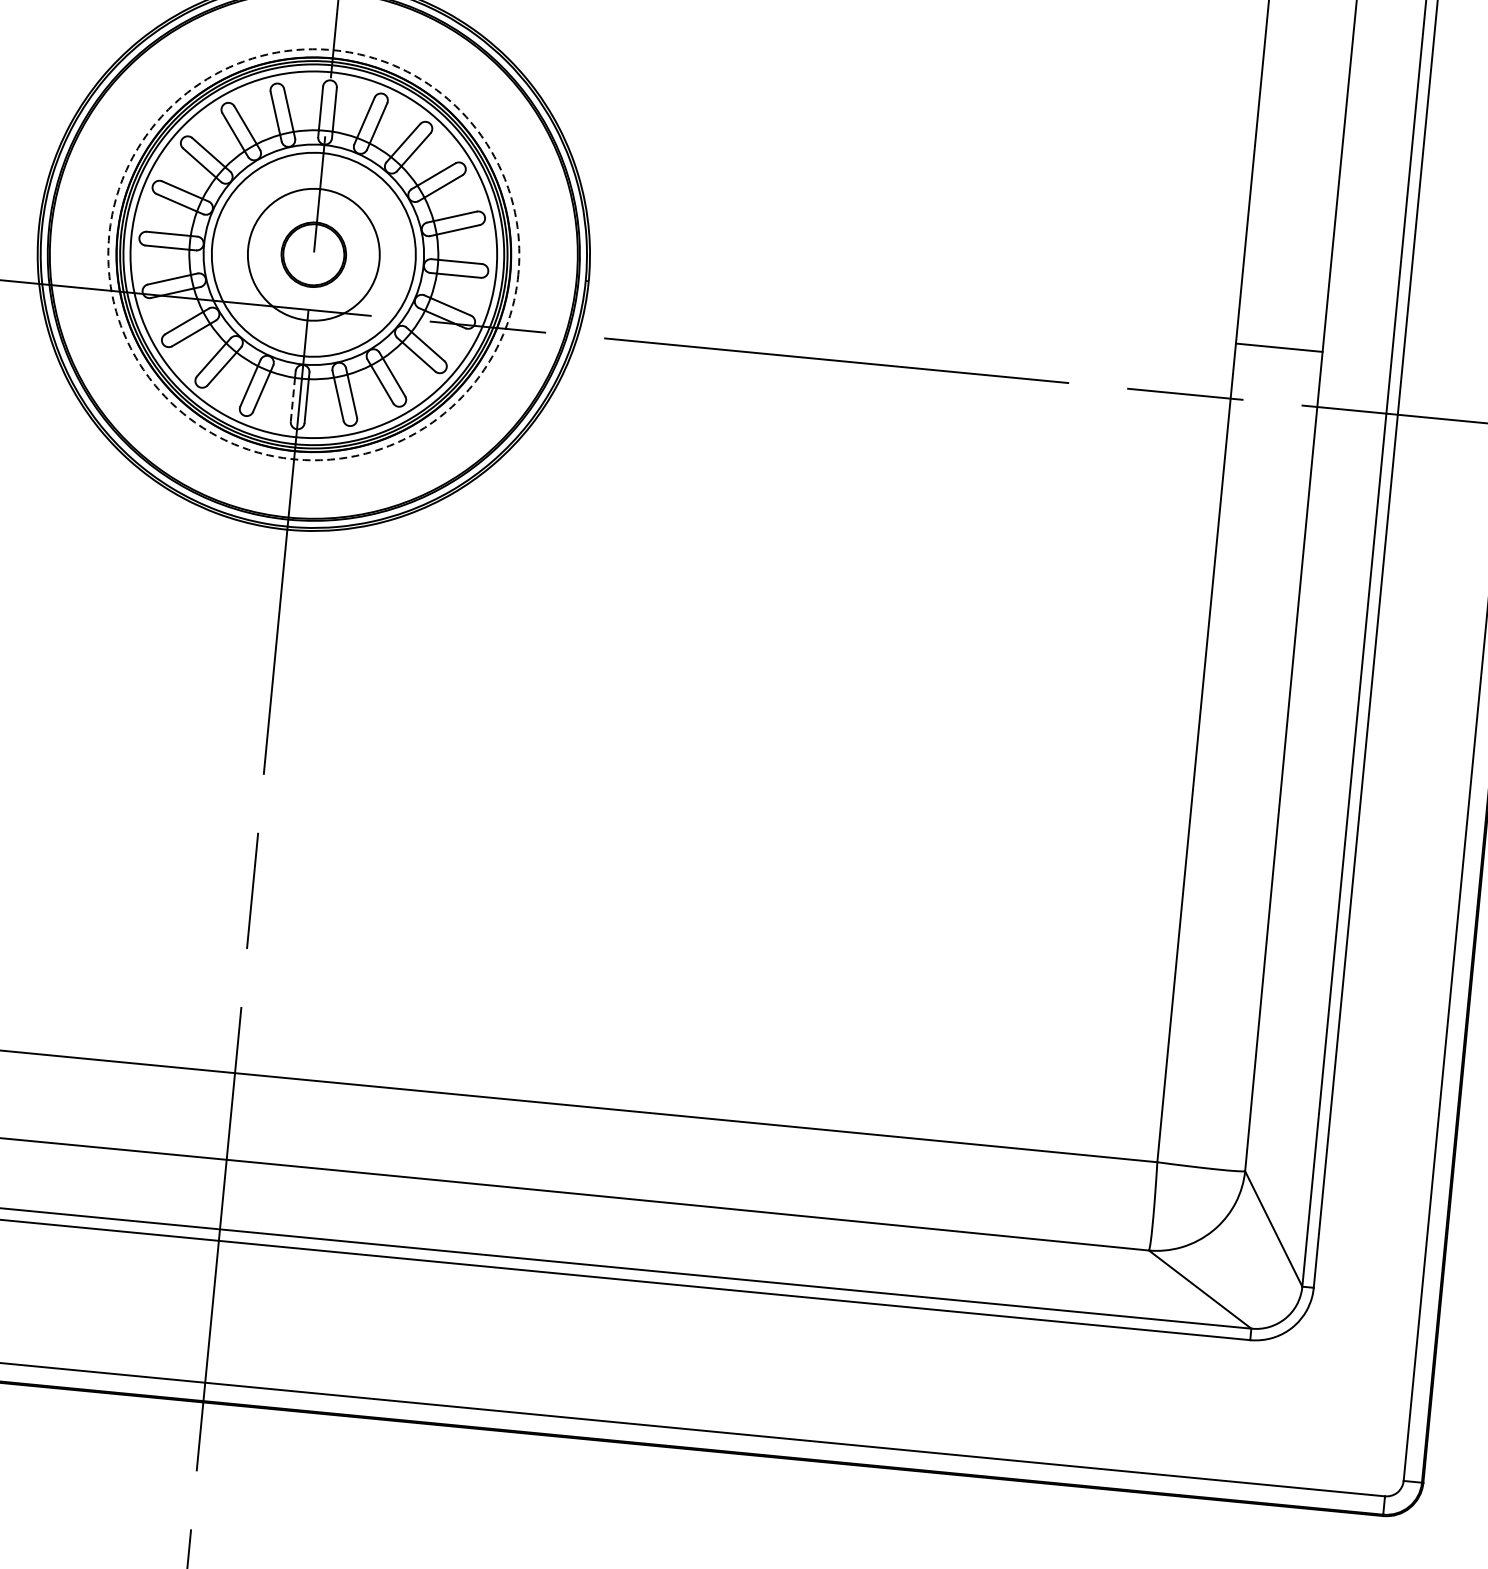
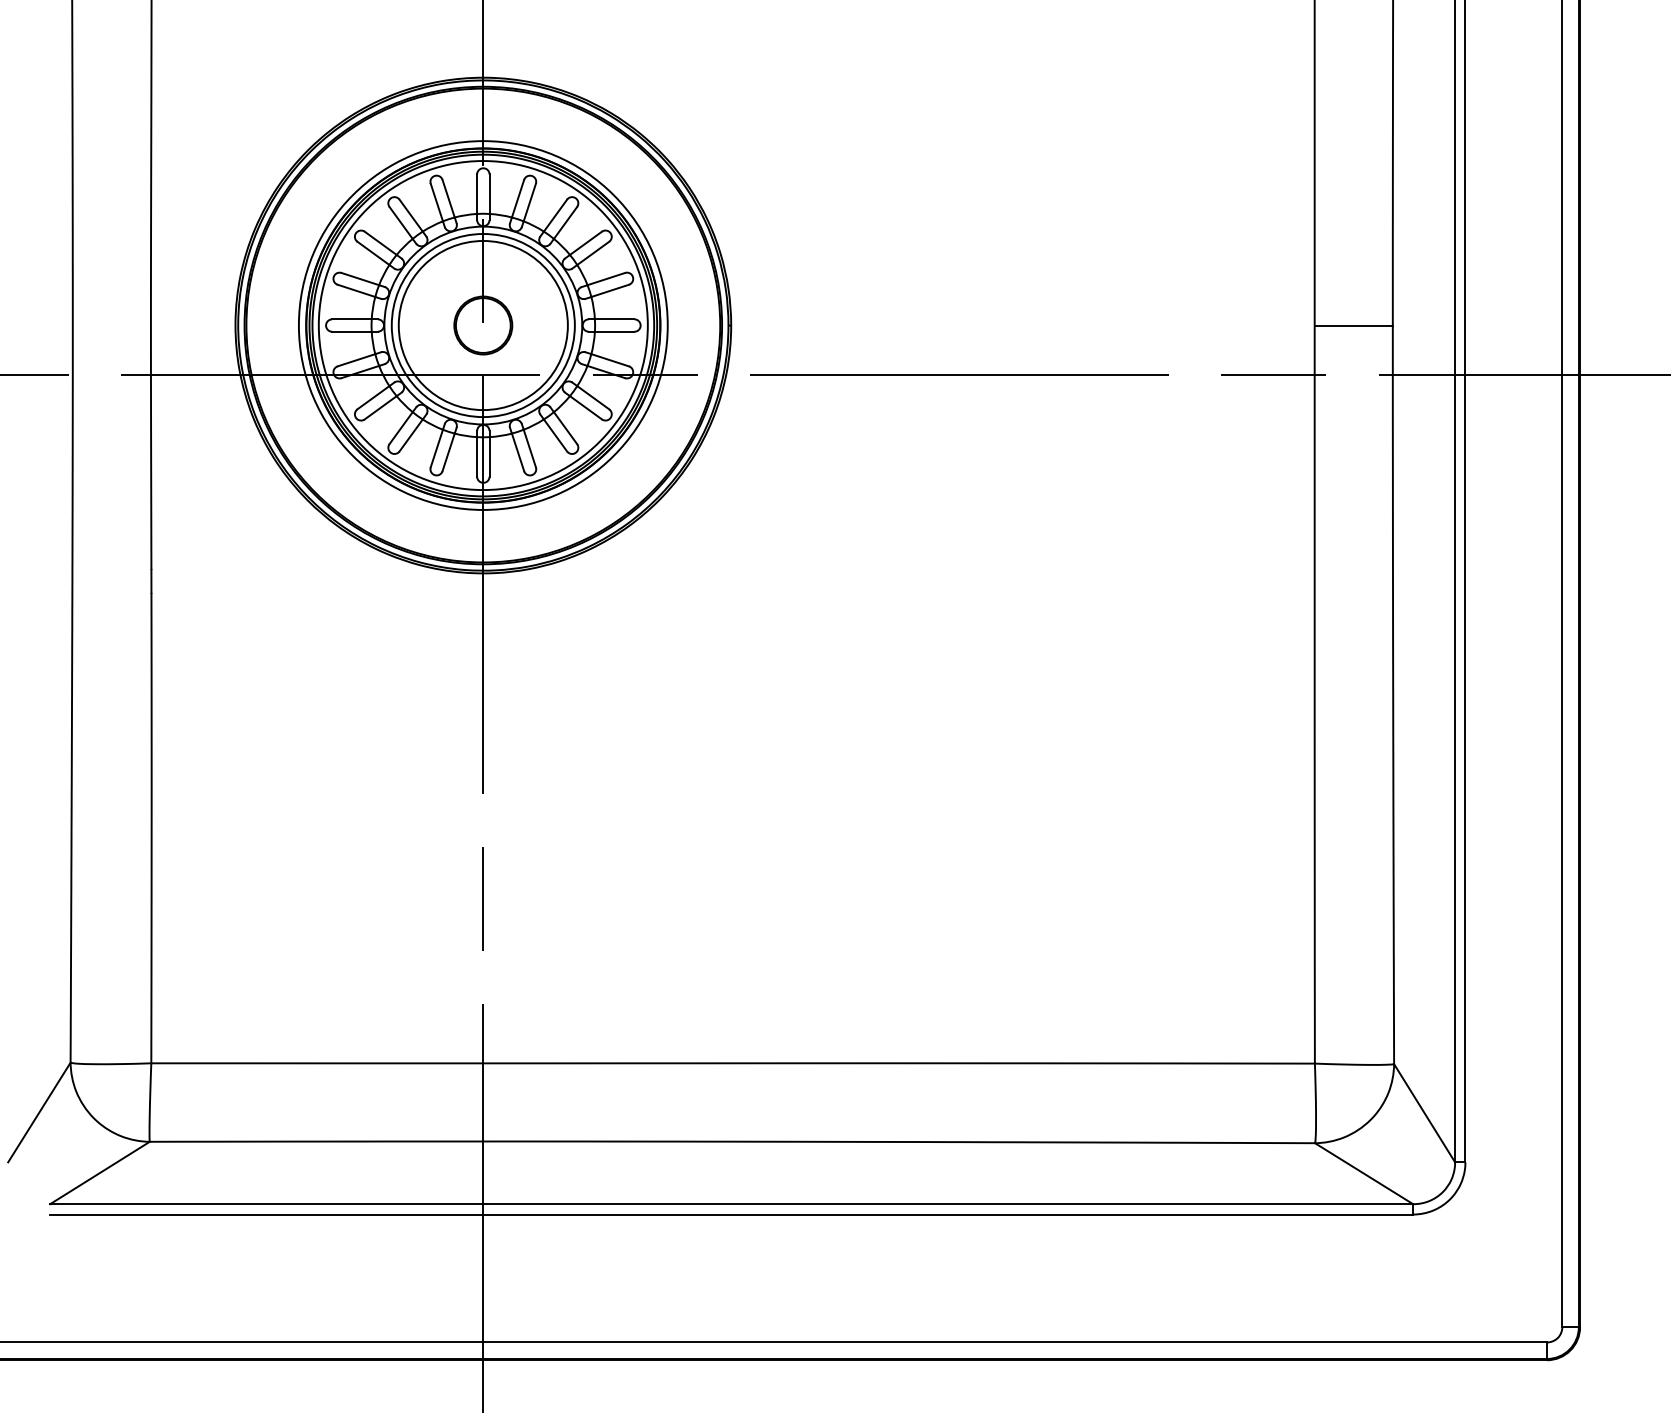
circle: (312, 254) -> (482, 325), dashed -> solid
circle: (312, 254) -> (482, 325), size x1.43
line: (293, 399) -> (477, 456), dashed -> solid

